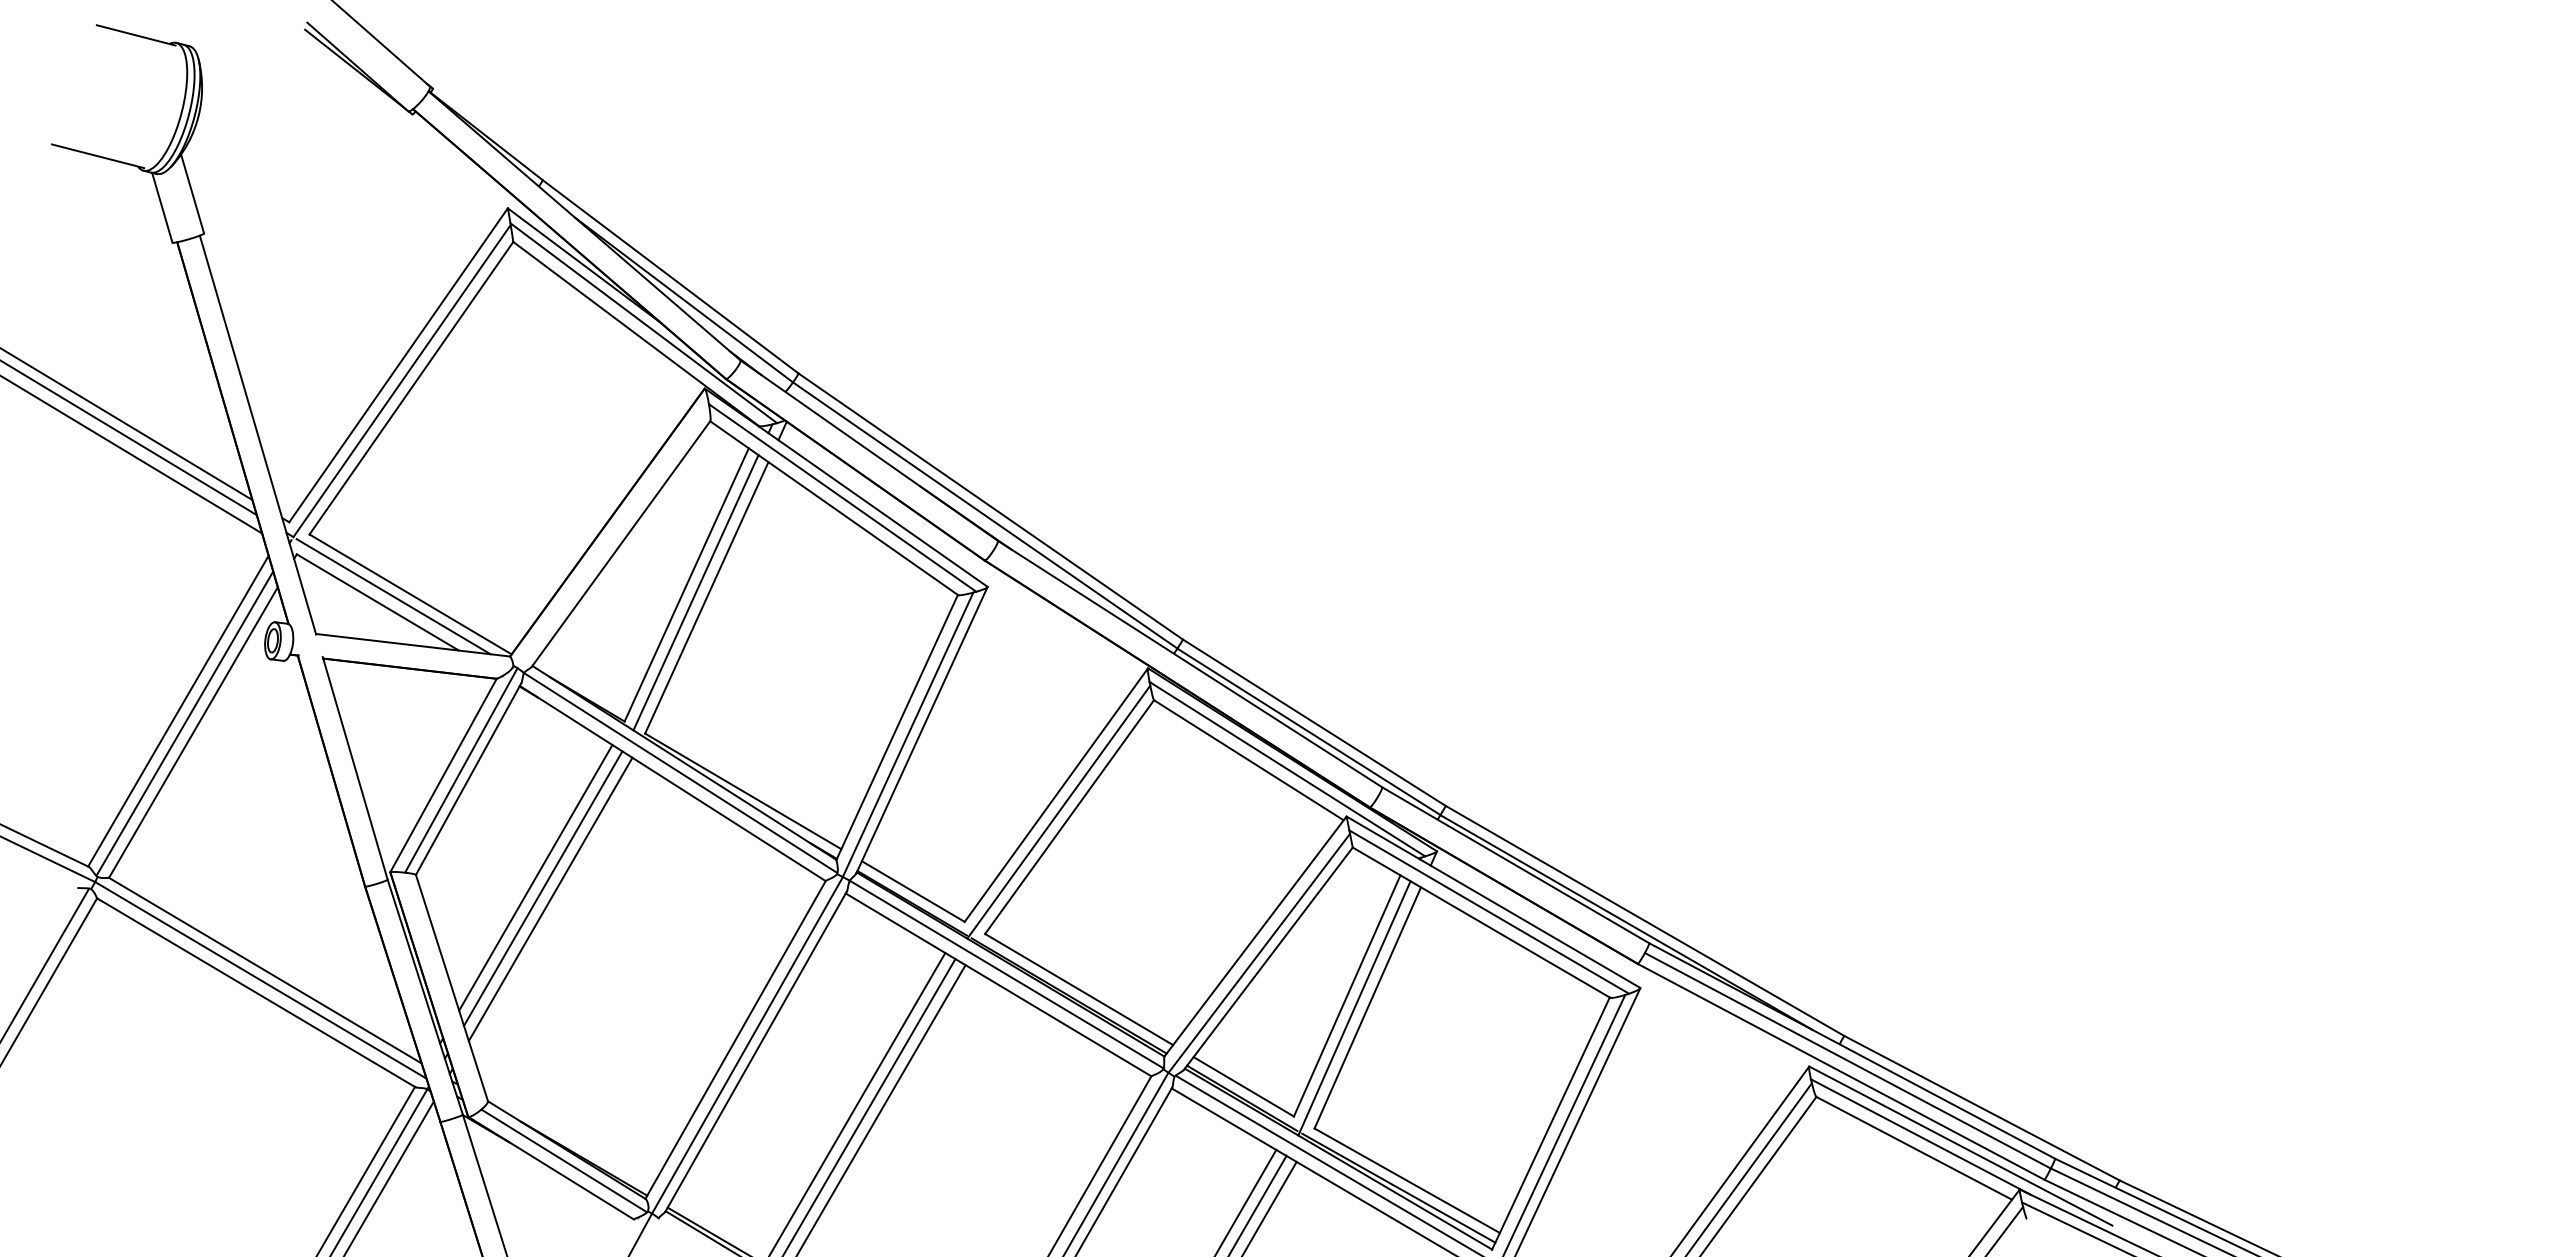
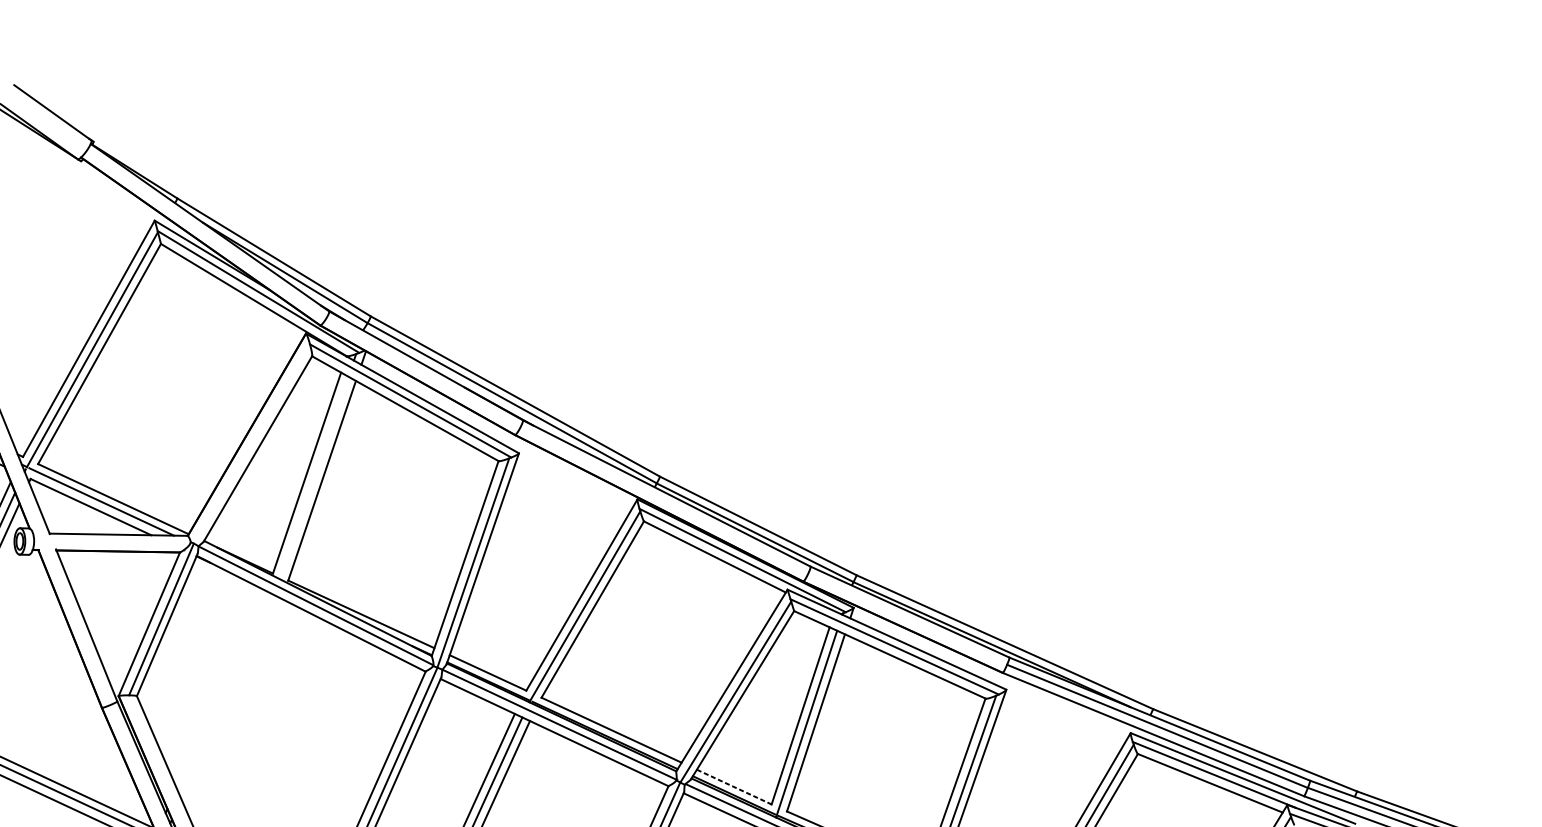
line: (695, 592) -> (313, 477), removed
line: (535, 877) -> (221, 689), removed
line: (543, 888) -> (227, 696), removed
line: (550, 899) -> (233, 703), removed
line: (1244, 1087) -> (734, 787), solid -> dashed

